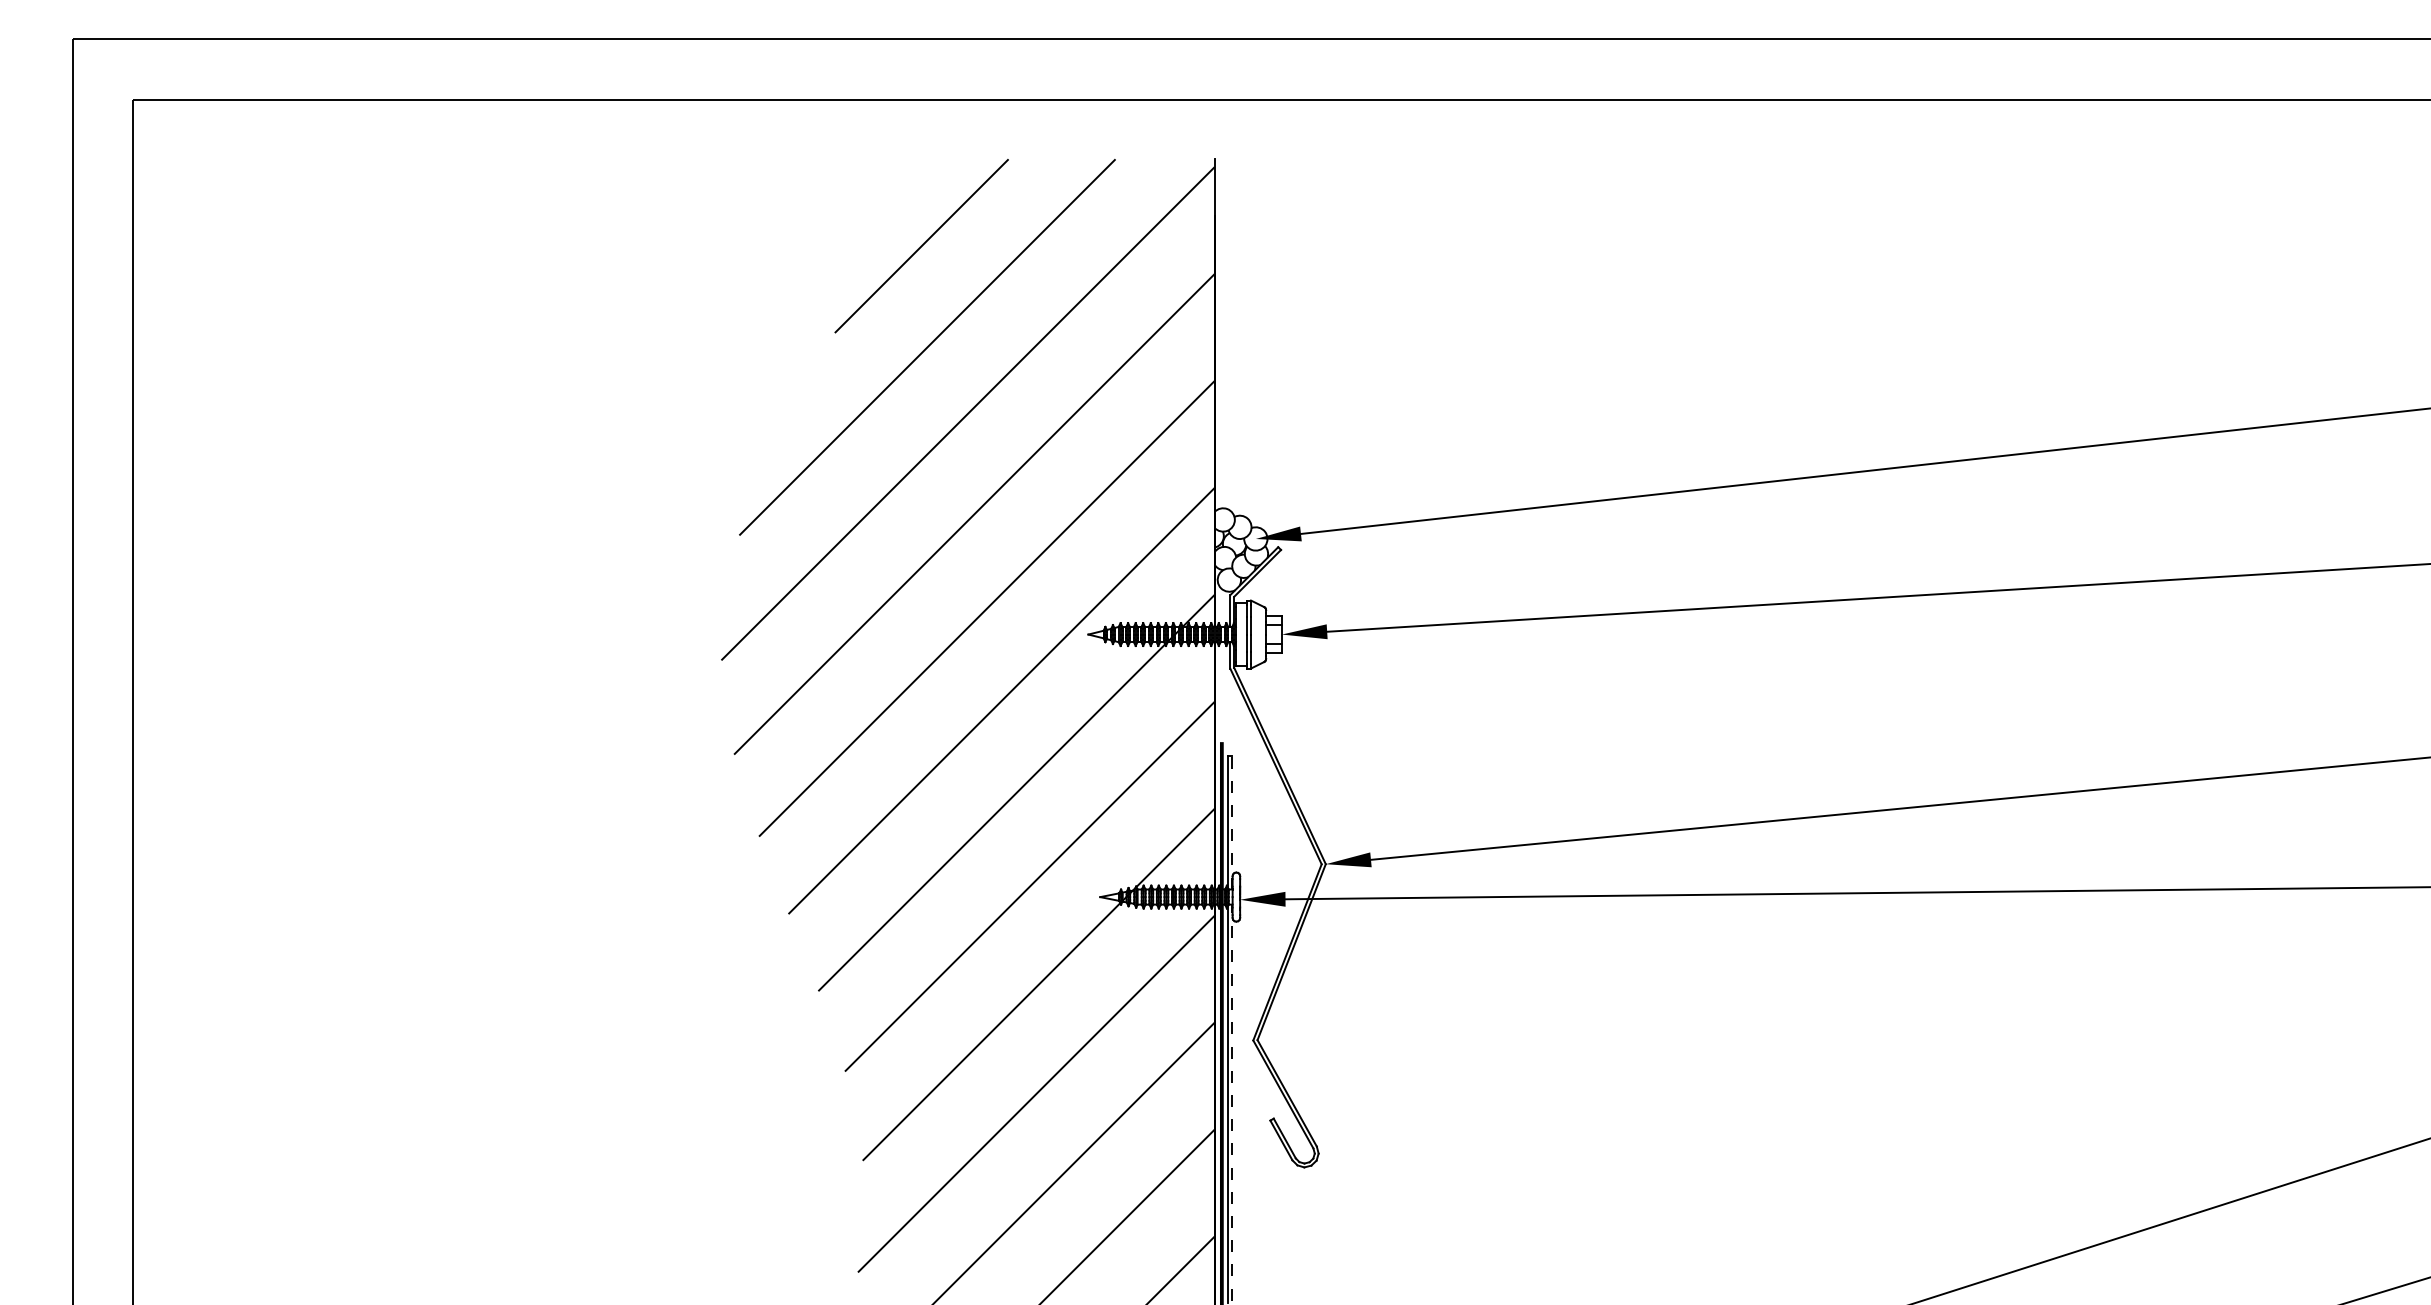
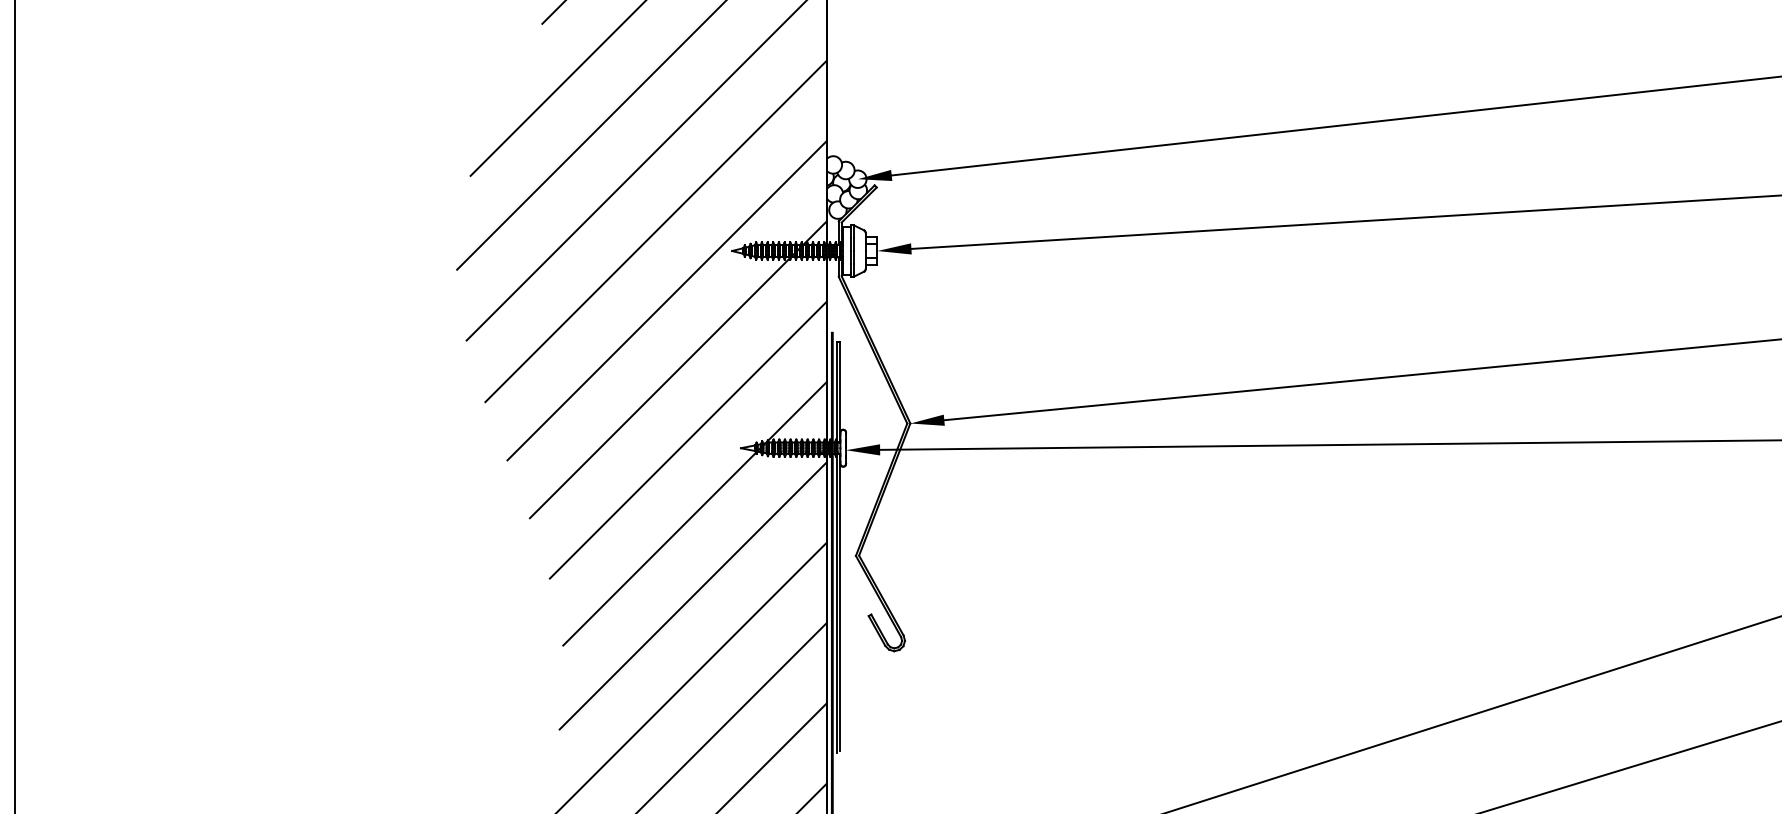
line: (1232, 822) -> (840, 392), dashed -> solid
line: (1232, 1102) -> (840, 602), dashed -> solid

